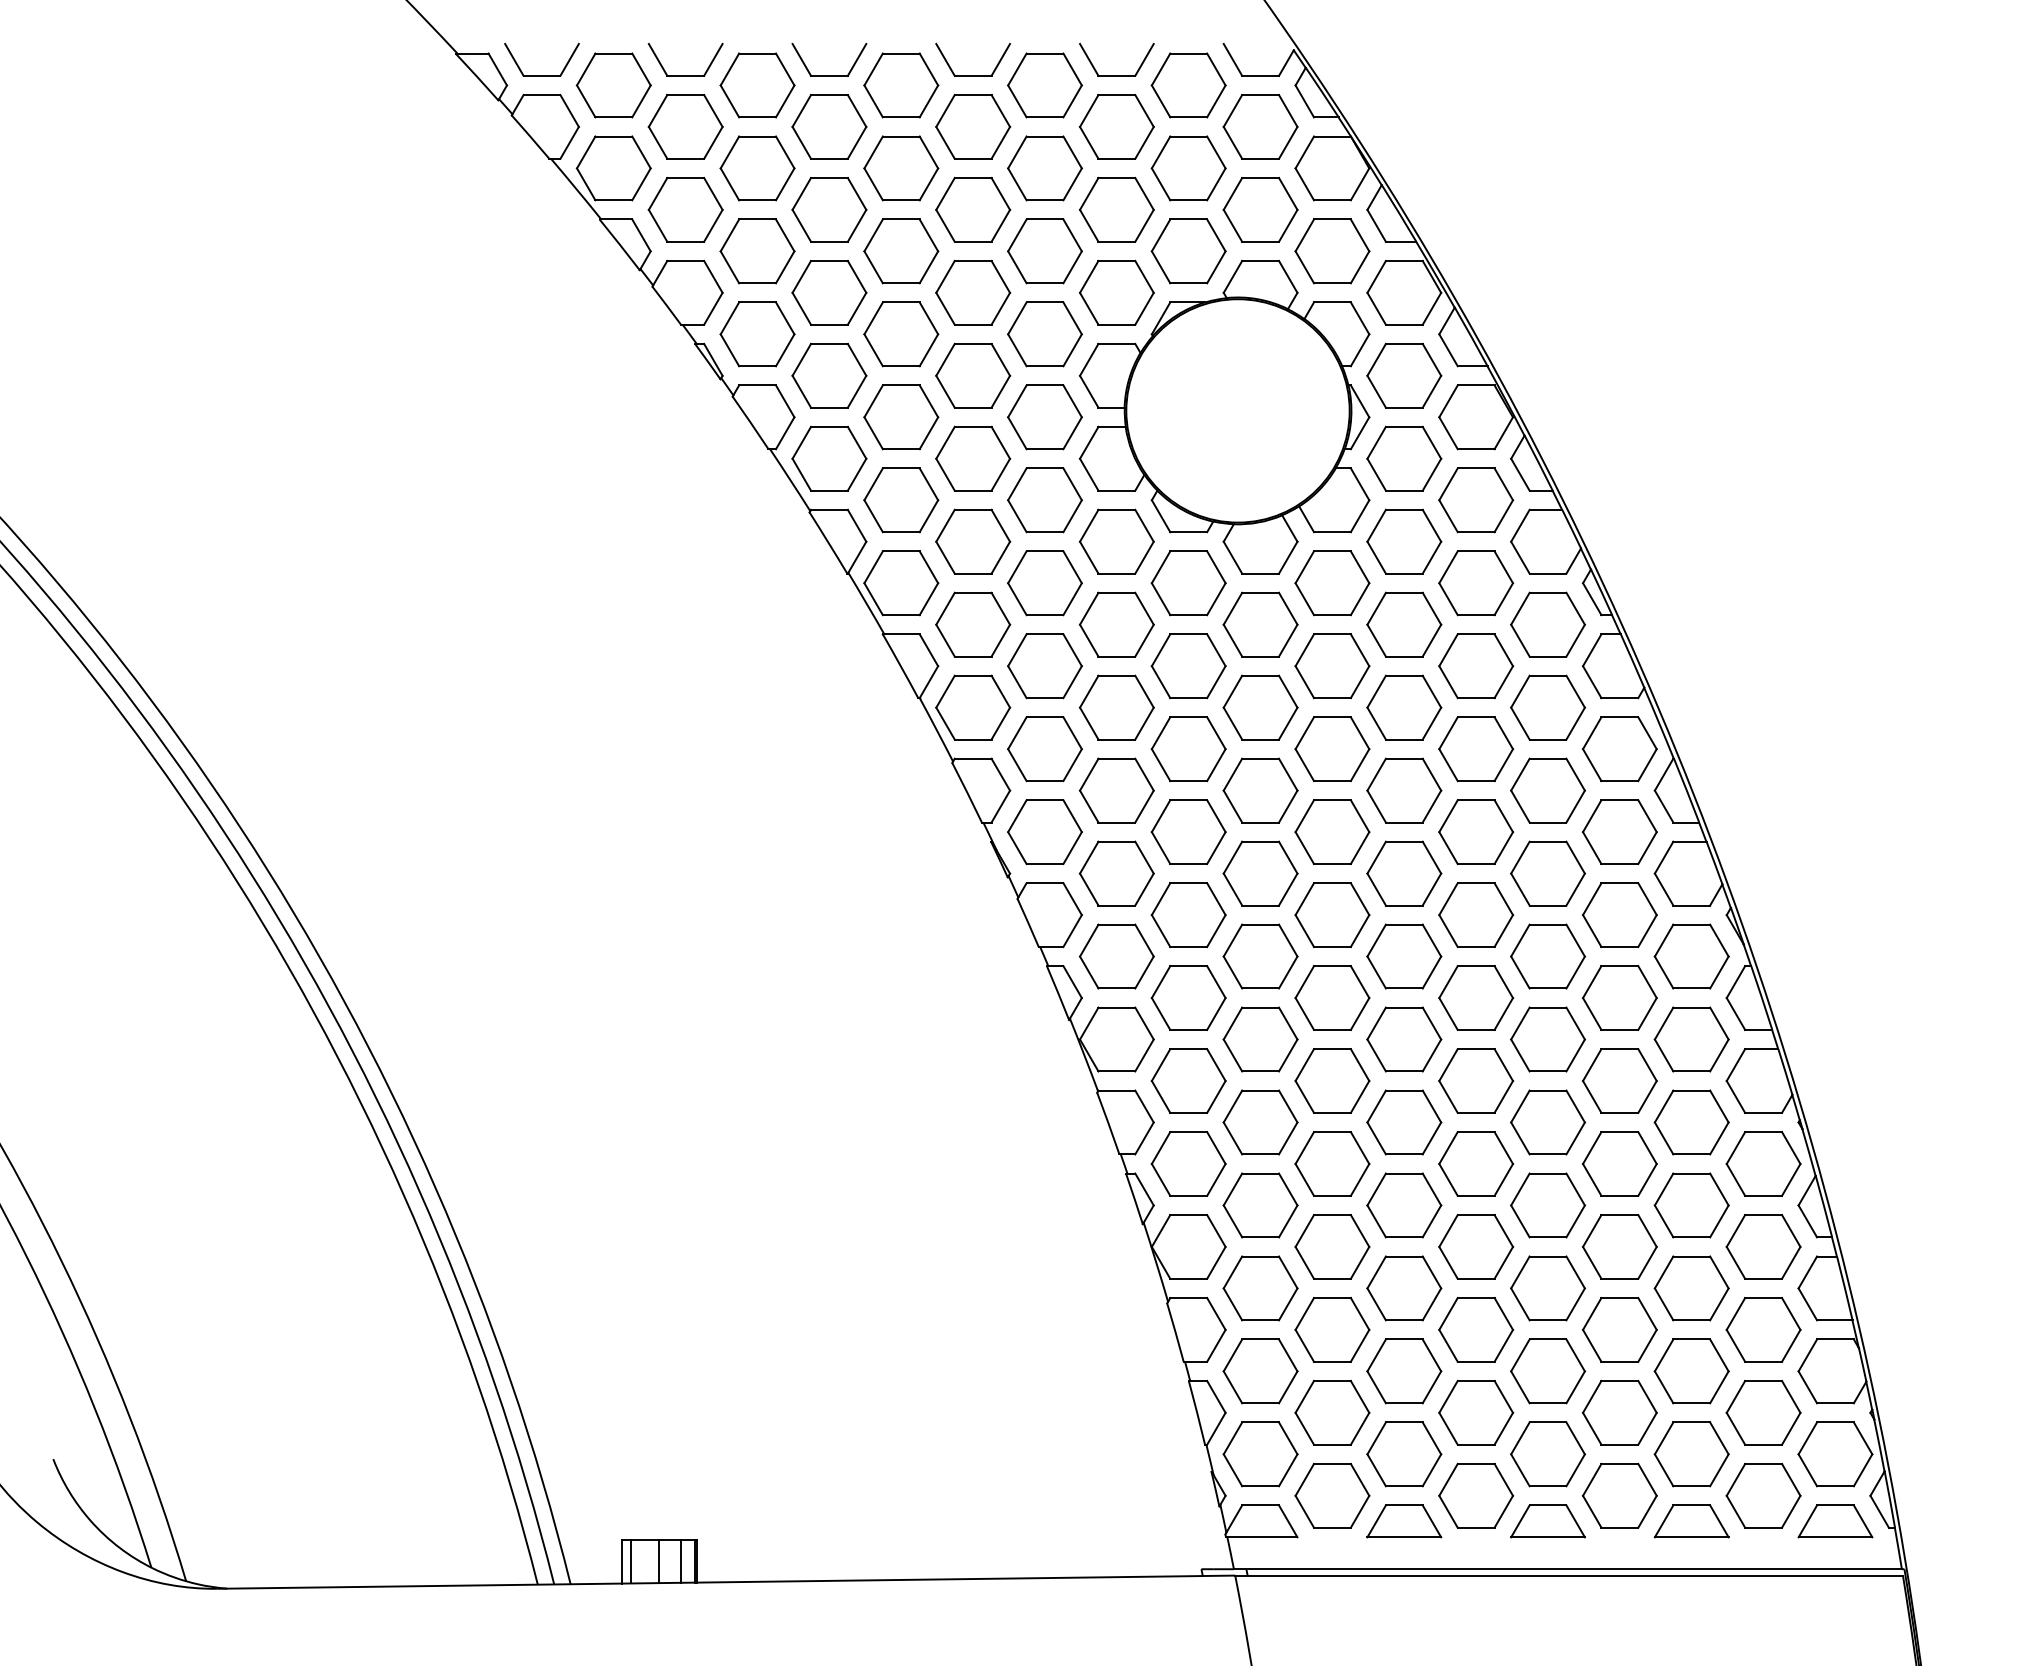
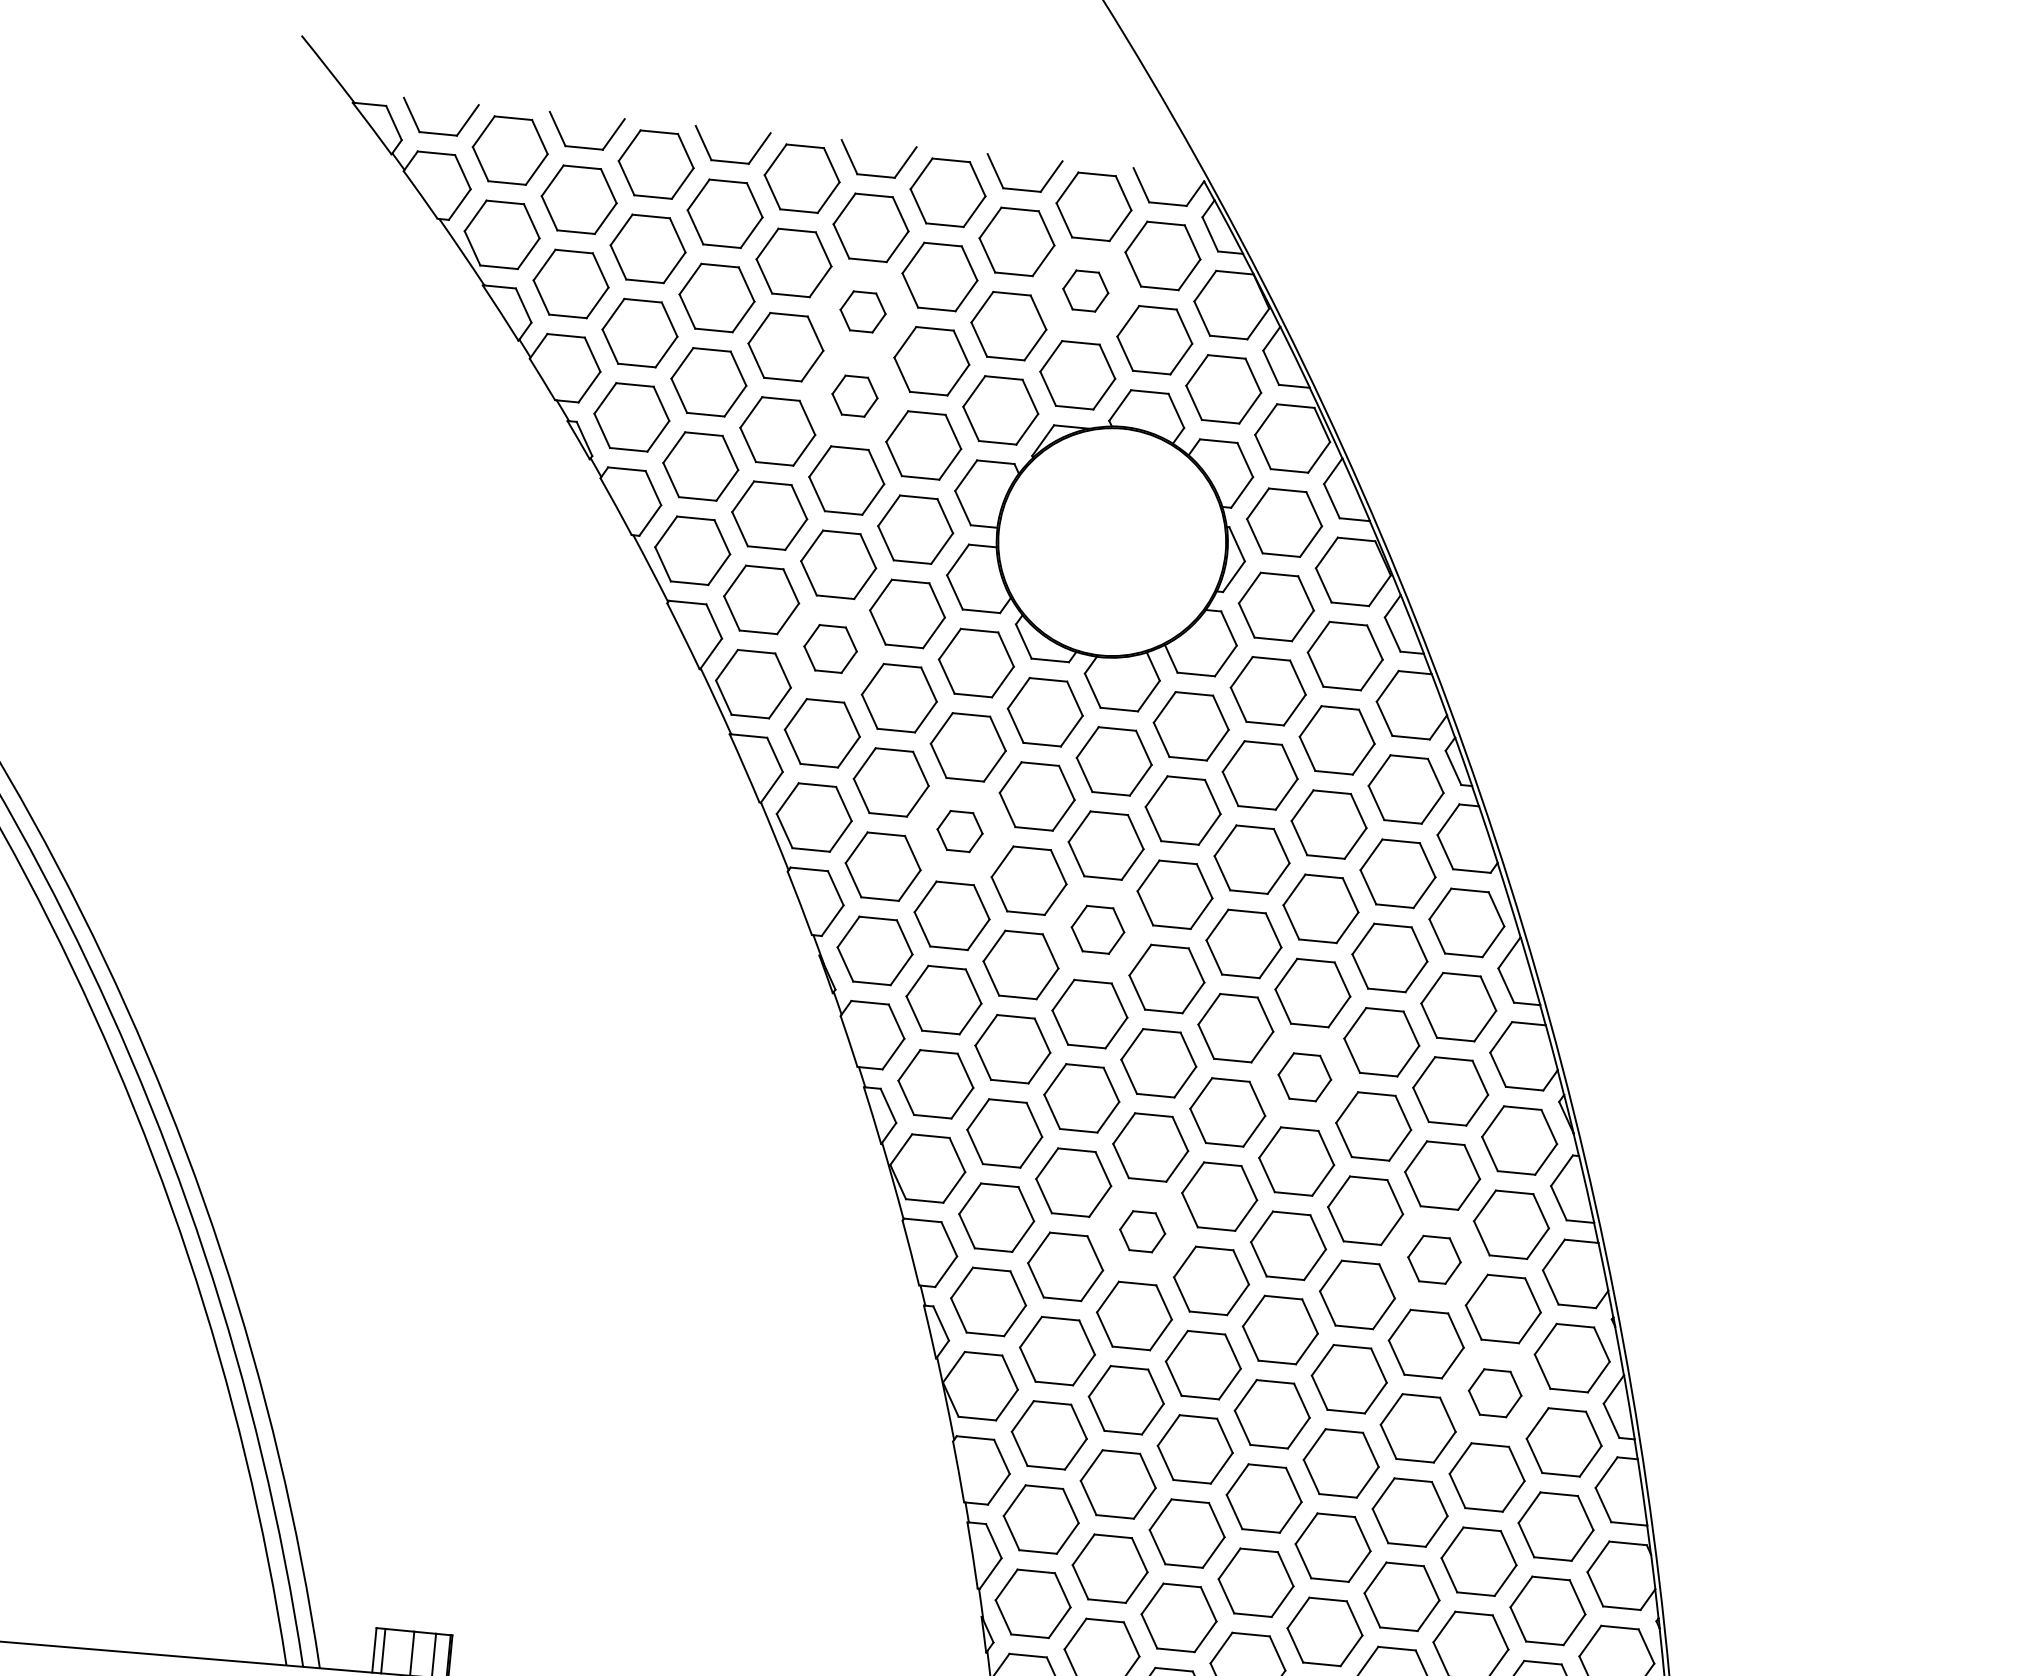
part: (1188, 168) -> (1085, 291), size x0.6
part: (973, 209) -> (863, 311), size x0.6
part: (973, 292) -> (855, 396), size x0.6
part: (973, 541) -> (830, 648), size x0.7
part: (1116, 707) -> (959, 831), size x0.6
part: (1260, 790) -> (1097, 929), size x0.7
part: (1476, 914) -> (1305, 1076), size x0.7
part: (1332, 1080) -> (1142, 1231), size x0.6
part: (1619, 1080) -> (1434, 1259), size x0.7
part: (1691, 1205) -> (1495, 1393), size x0.7

